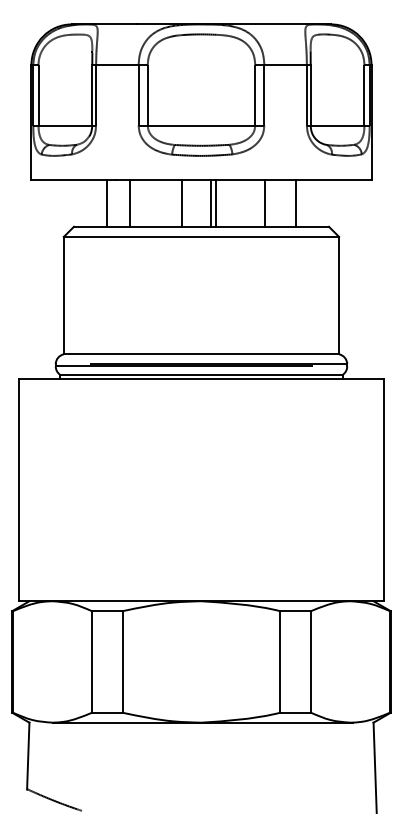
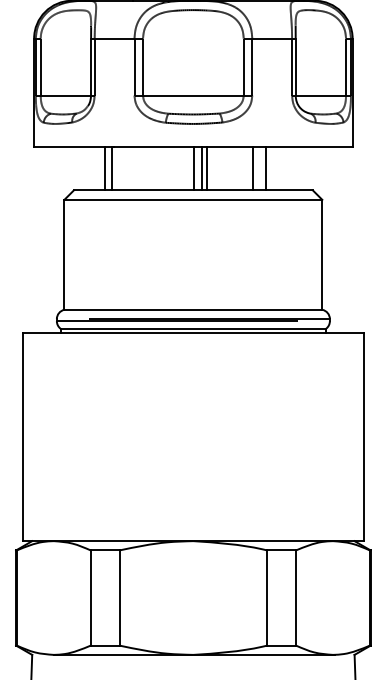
line: (129, 203) -> (111, 168), moved
line: (182, 203) -> (194, 168), moved
line: (295, 203) -> (265, 168), moved

